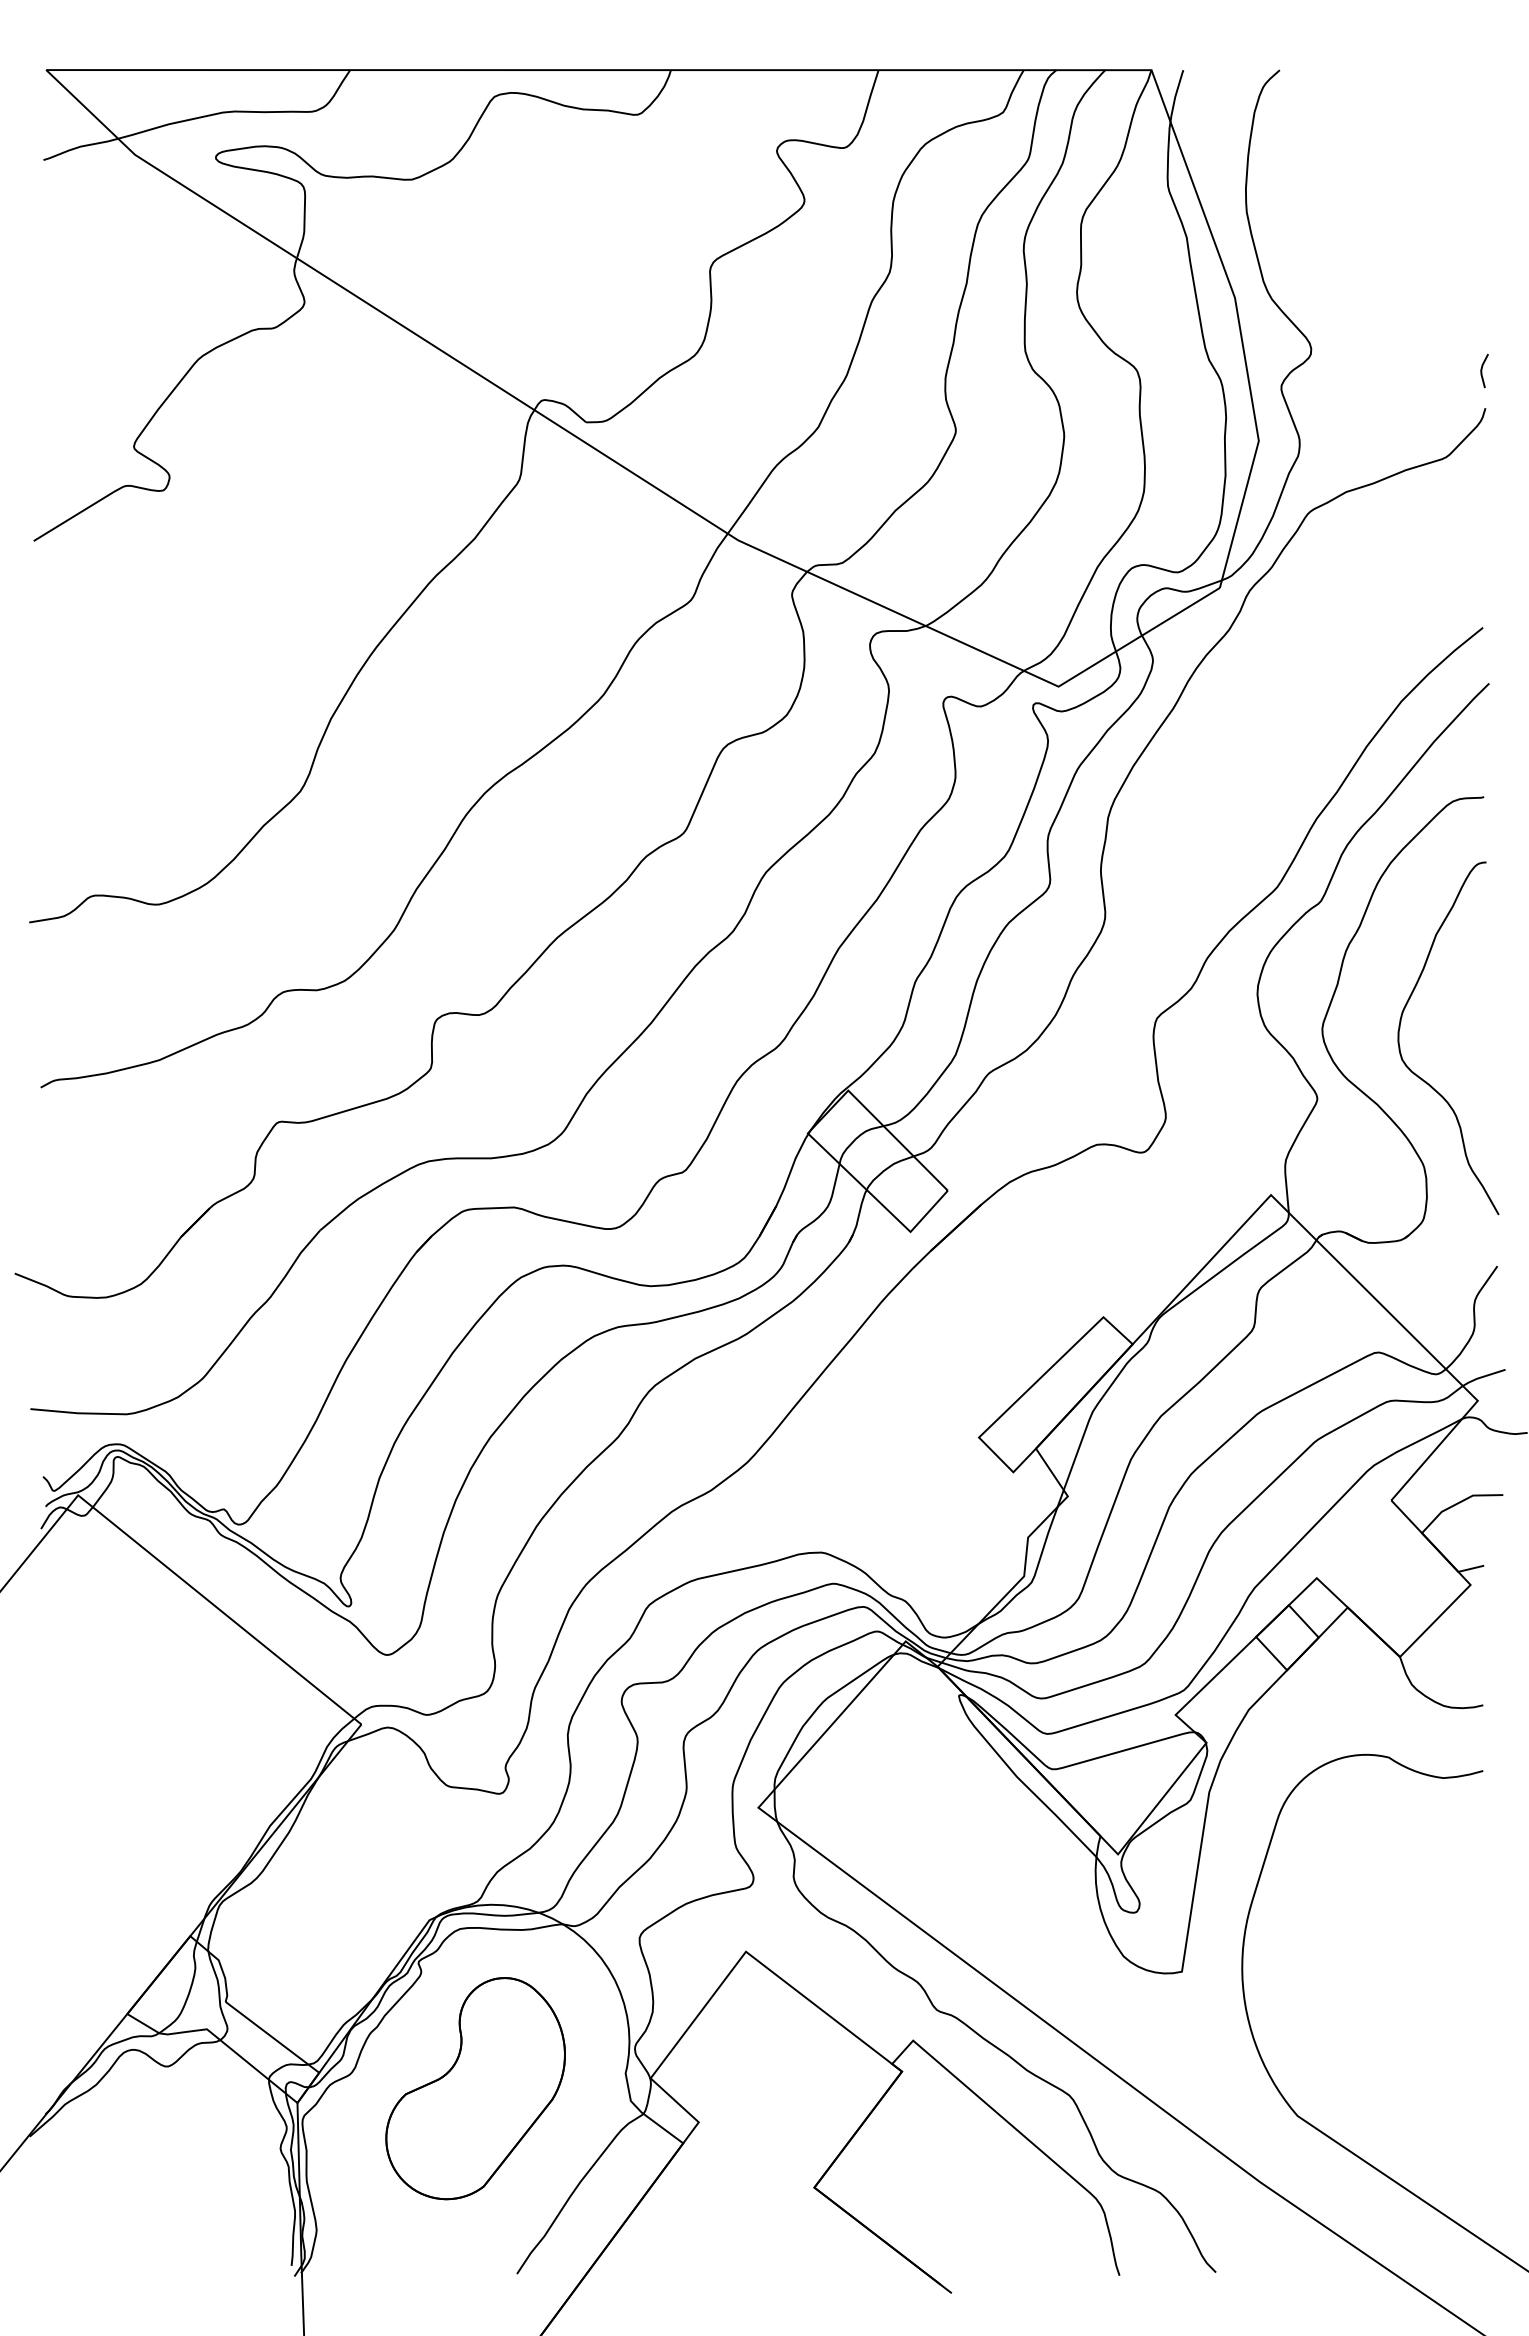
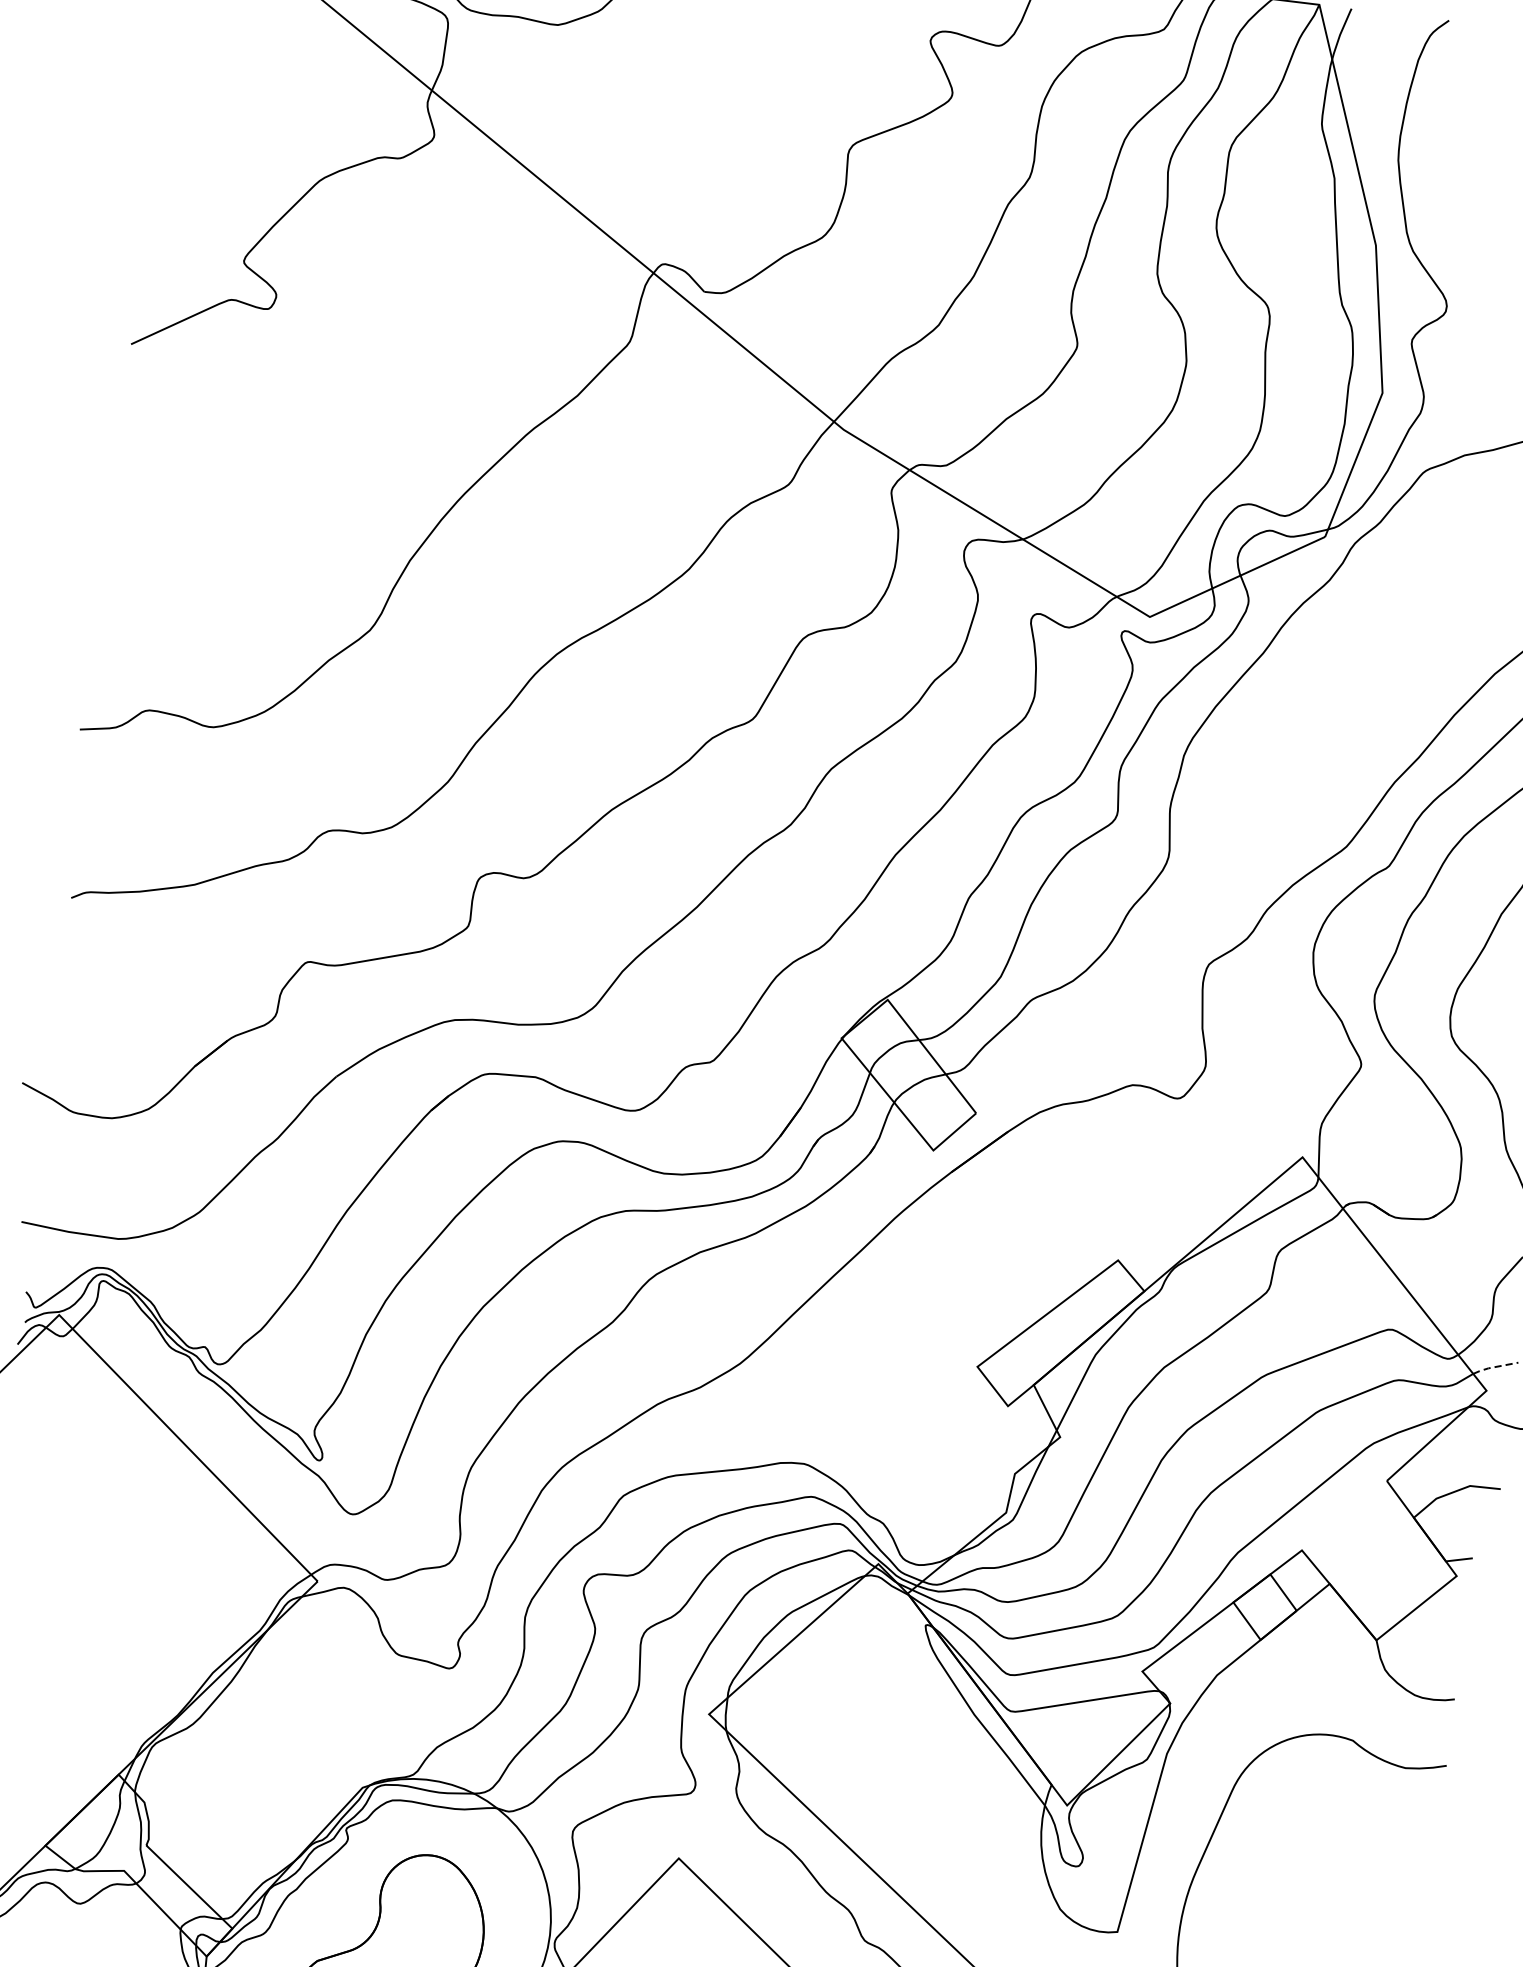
line: (1482, 1376) -> (1494, 1366), solid -> dashed

